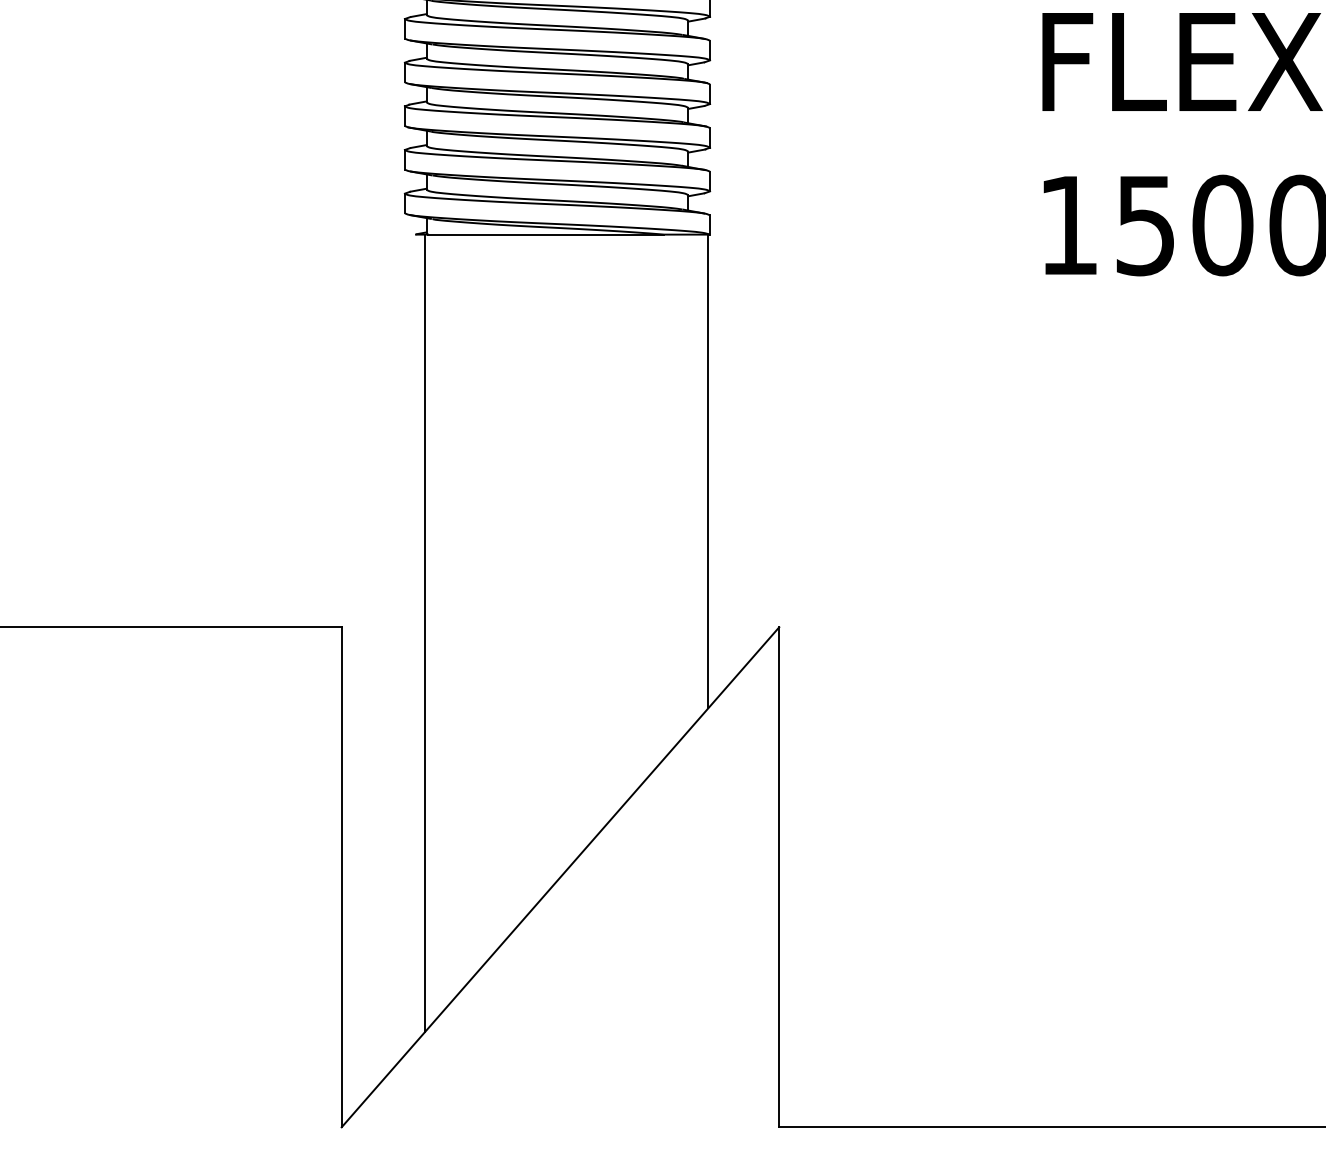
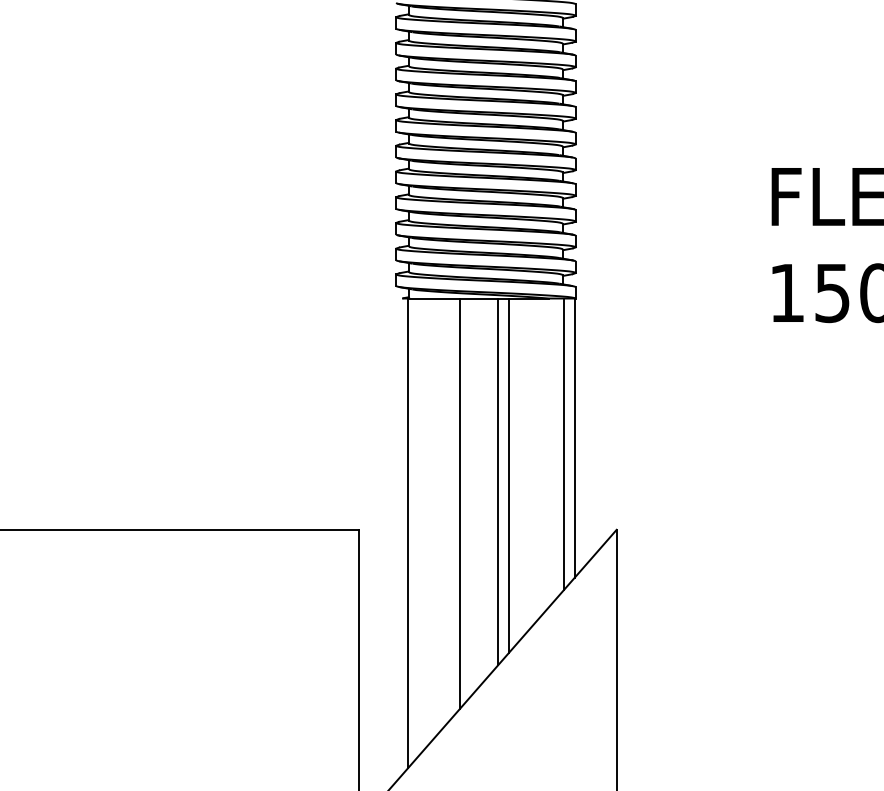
line: (689, 482) -> (563, 444), added
line: (597, 535) -> (509, 475), added
line: (578, 545) -> (498, 481), added
line: (512, 582) -> (459, 503), added

